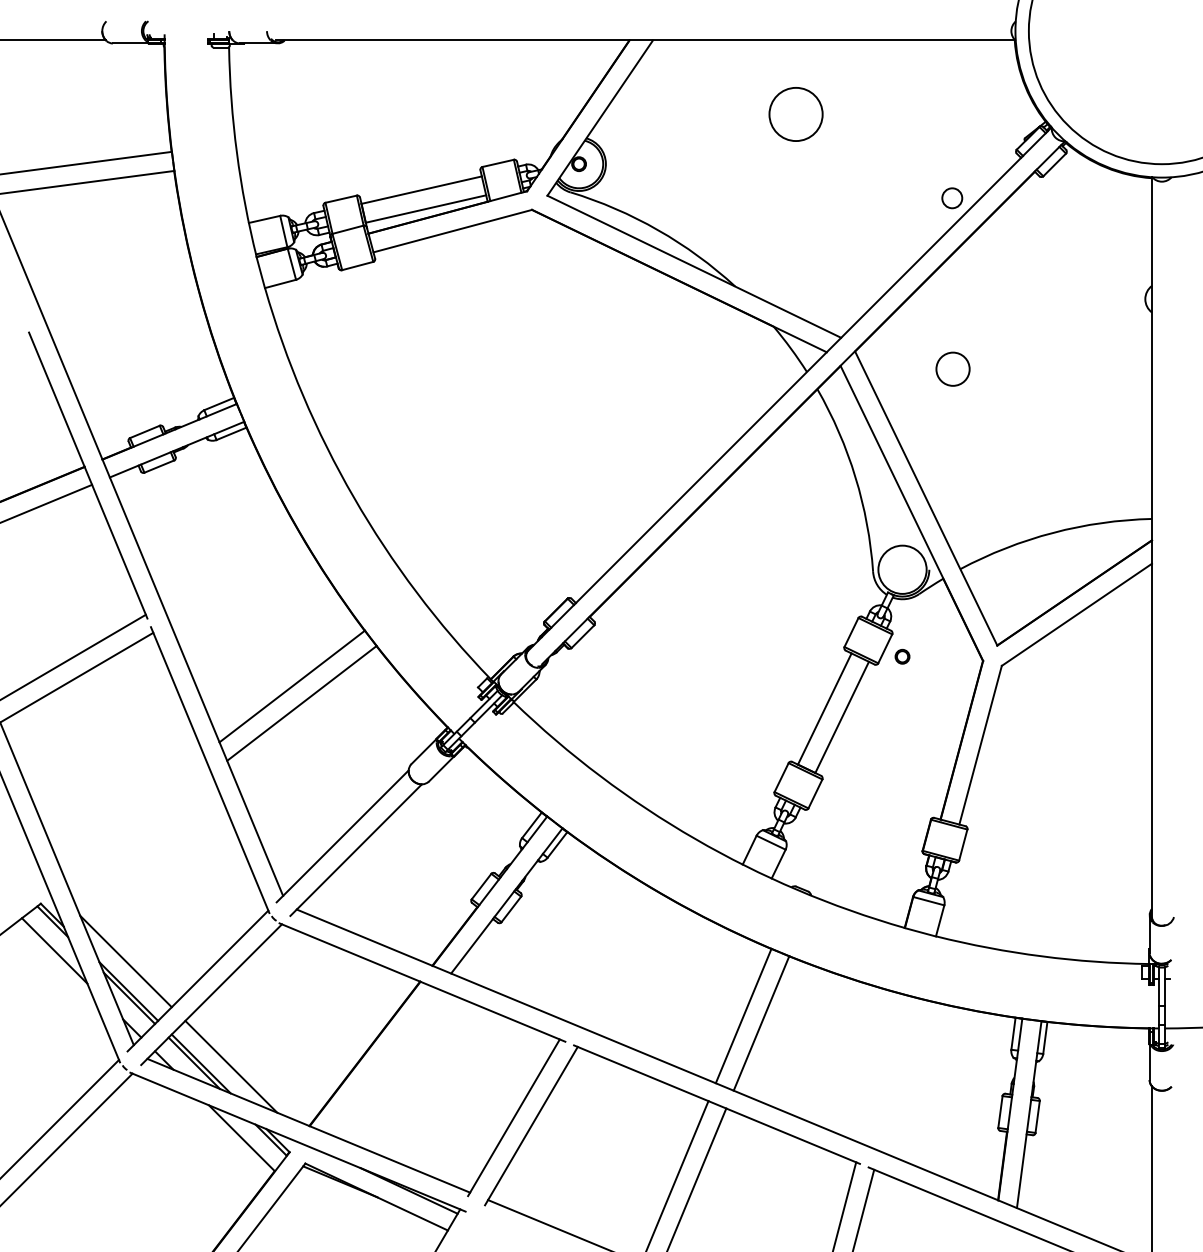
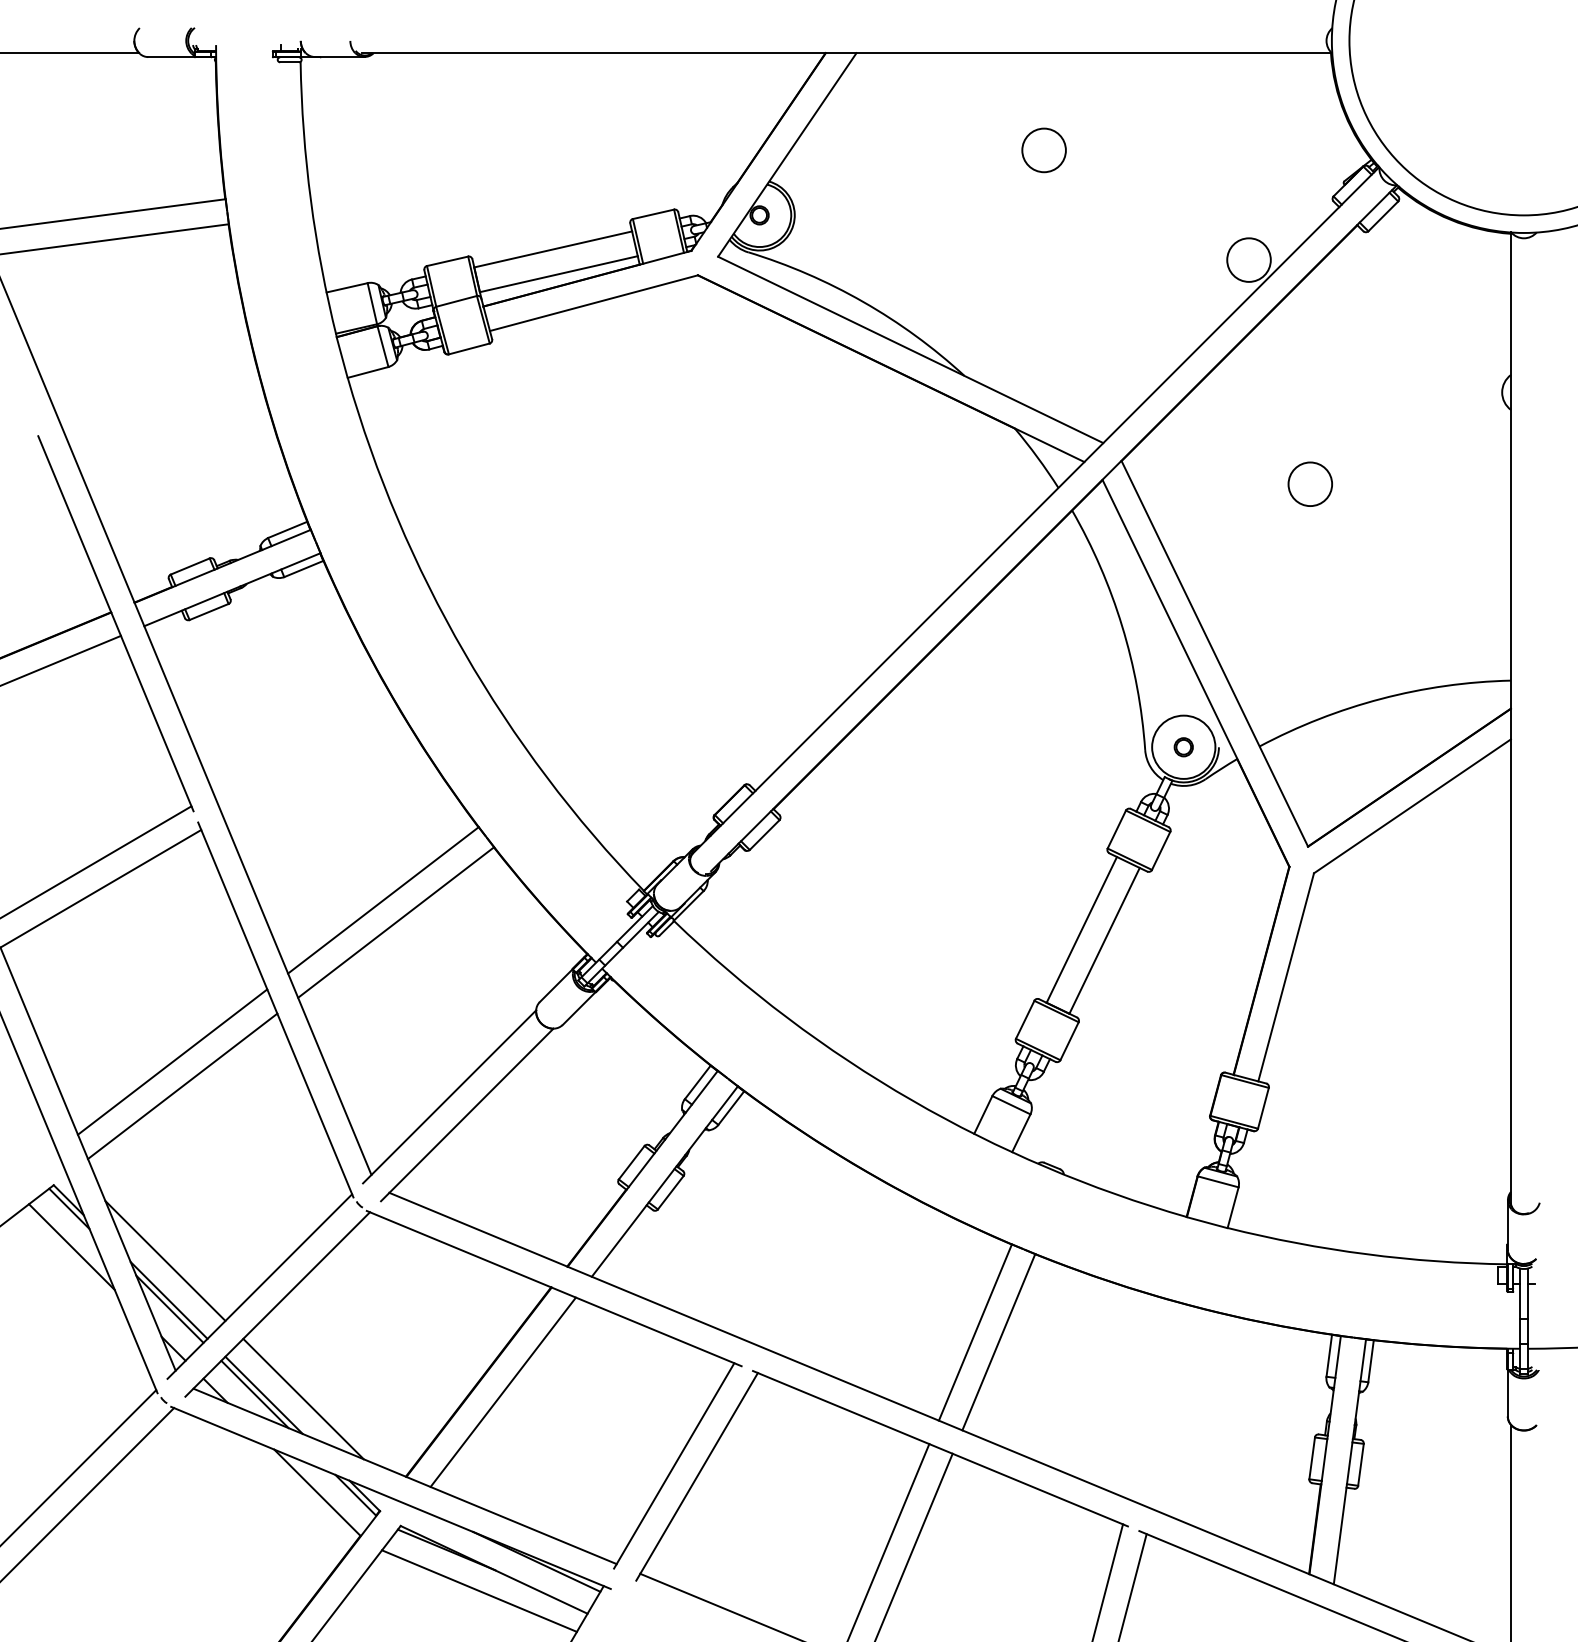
circle: (795, 114) -> (1043, 150), size x0.62
circle: (951, 197) -> (1247, 259), size x1.67
circle: (952, 368) -> (1309, 483), moved
part: (902, 656) -> (1183, 746), moved
line: (131, 809) -> (172, 1061), added
line: (138, 827) -> (181, 1085), added
line: (383, 1061) -> (503, 1392), added
line: (365, 1213) -> (479, 1591), added

